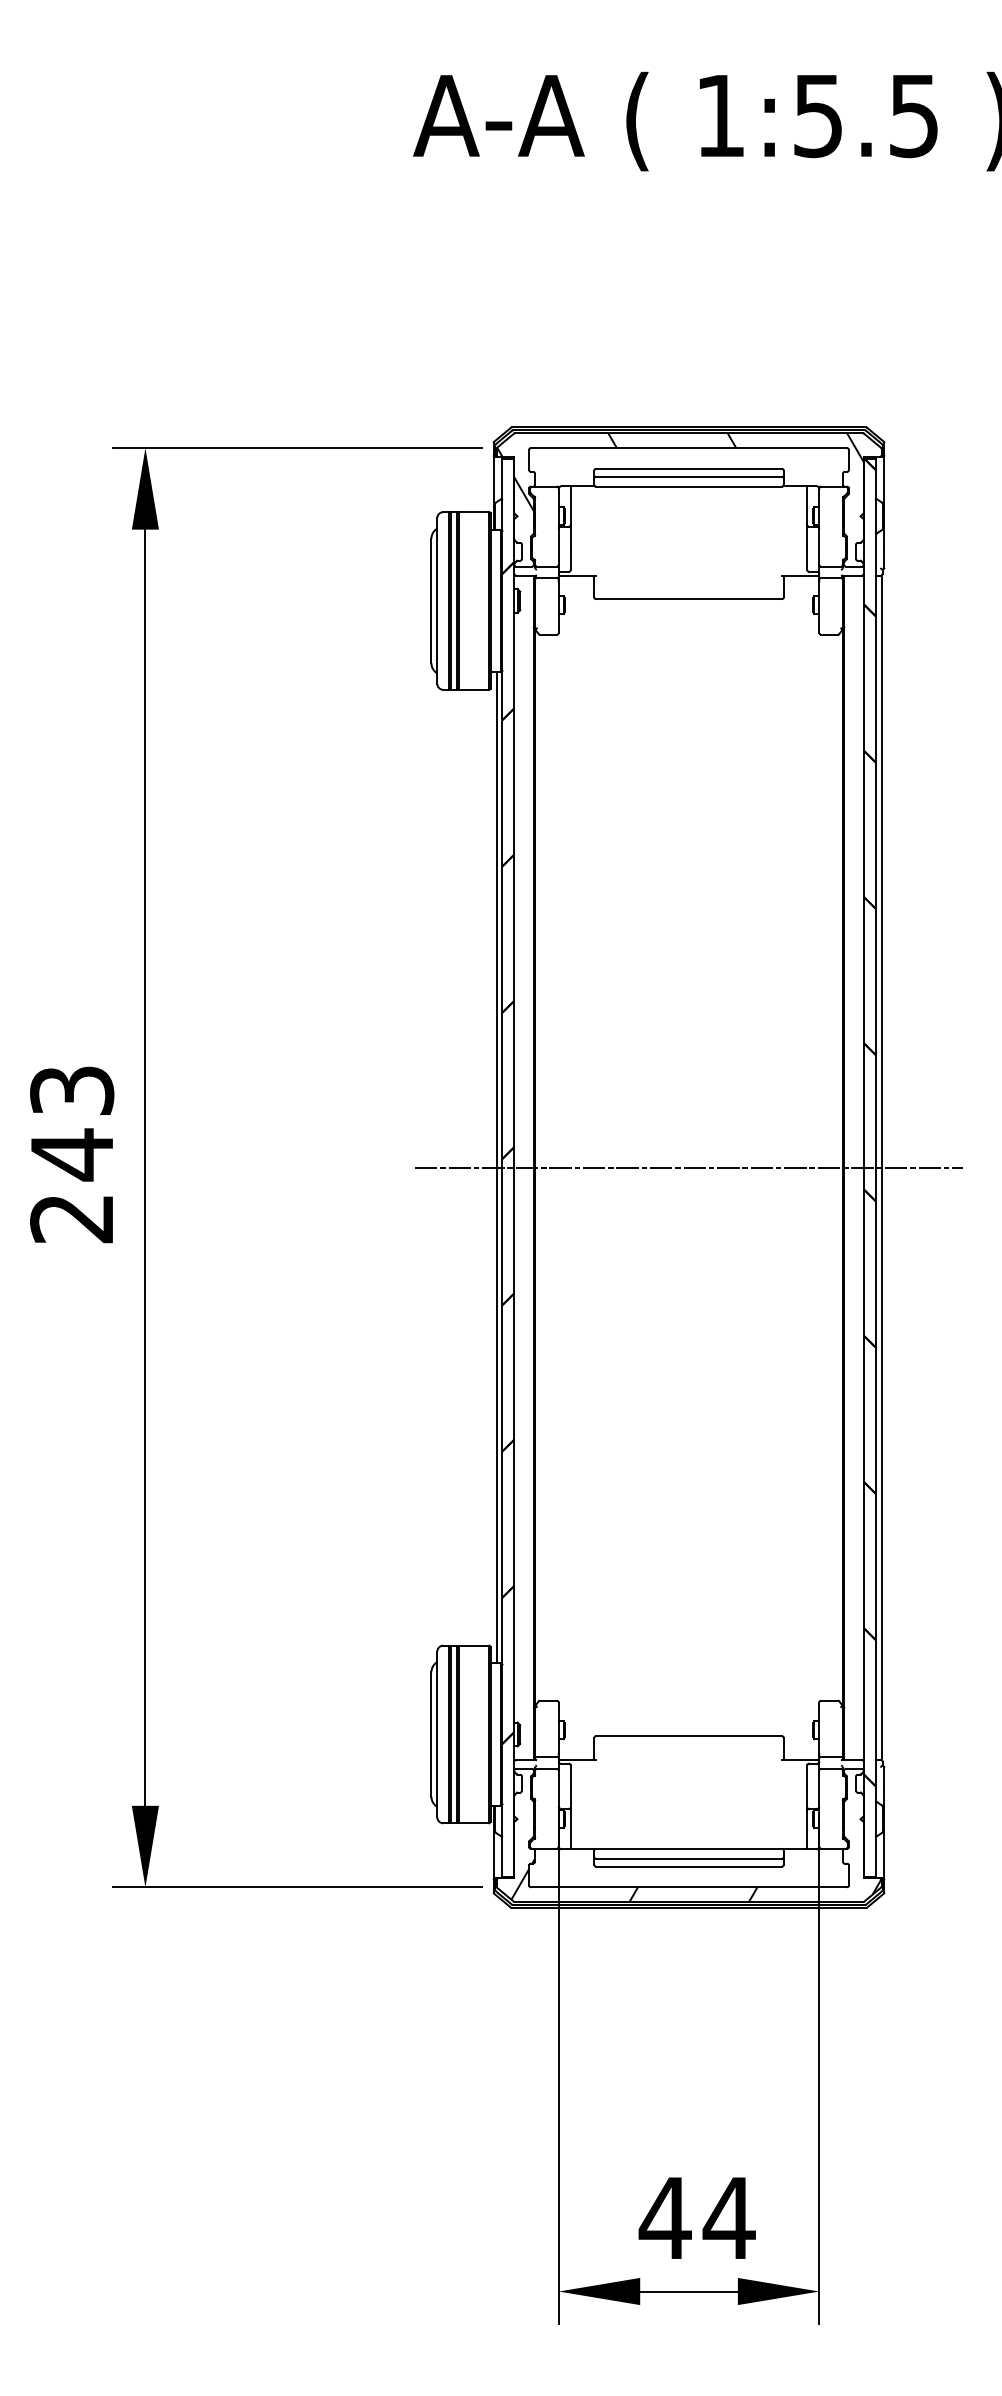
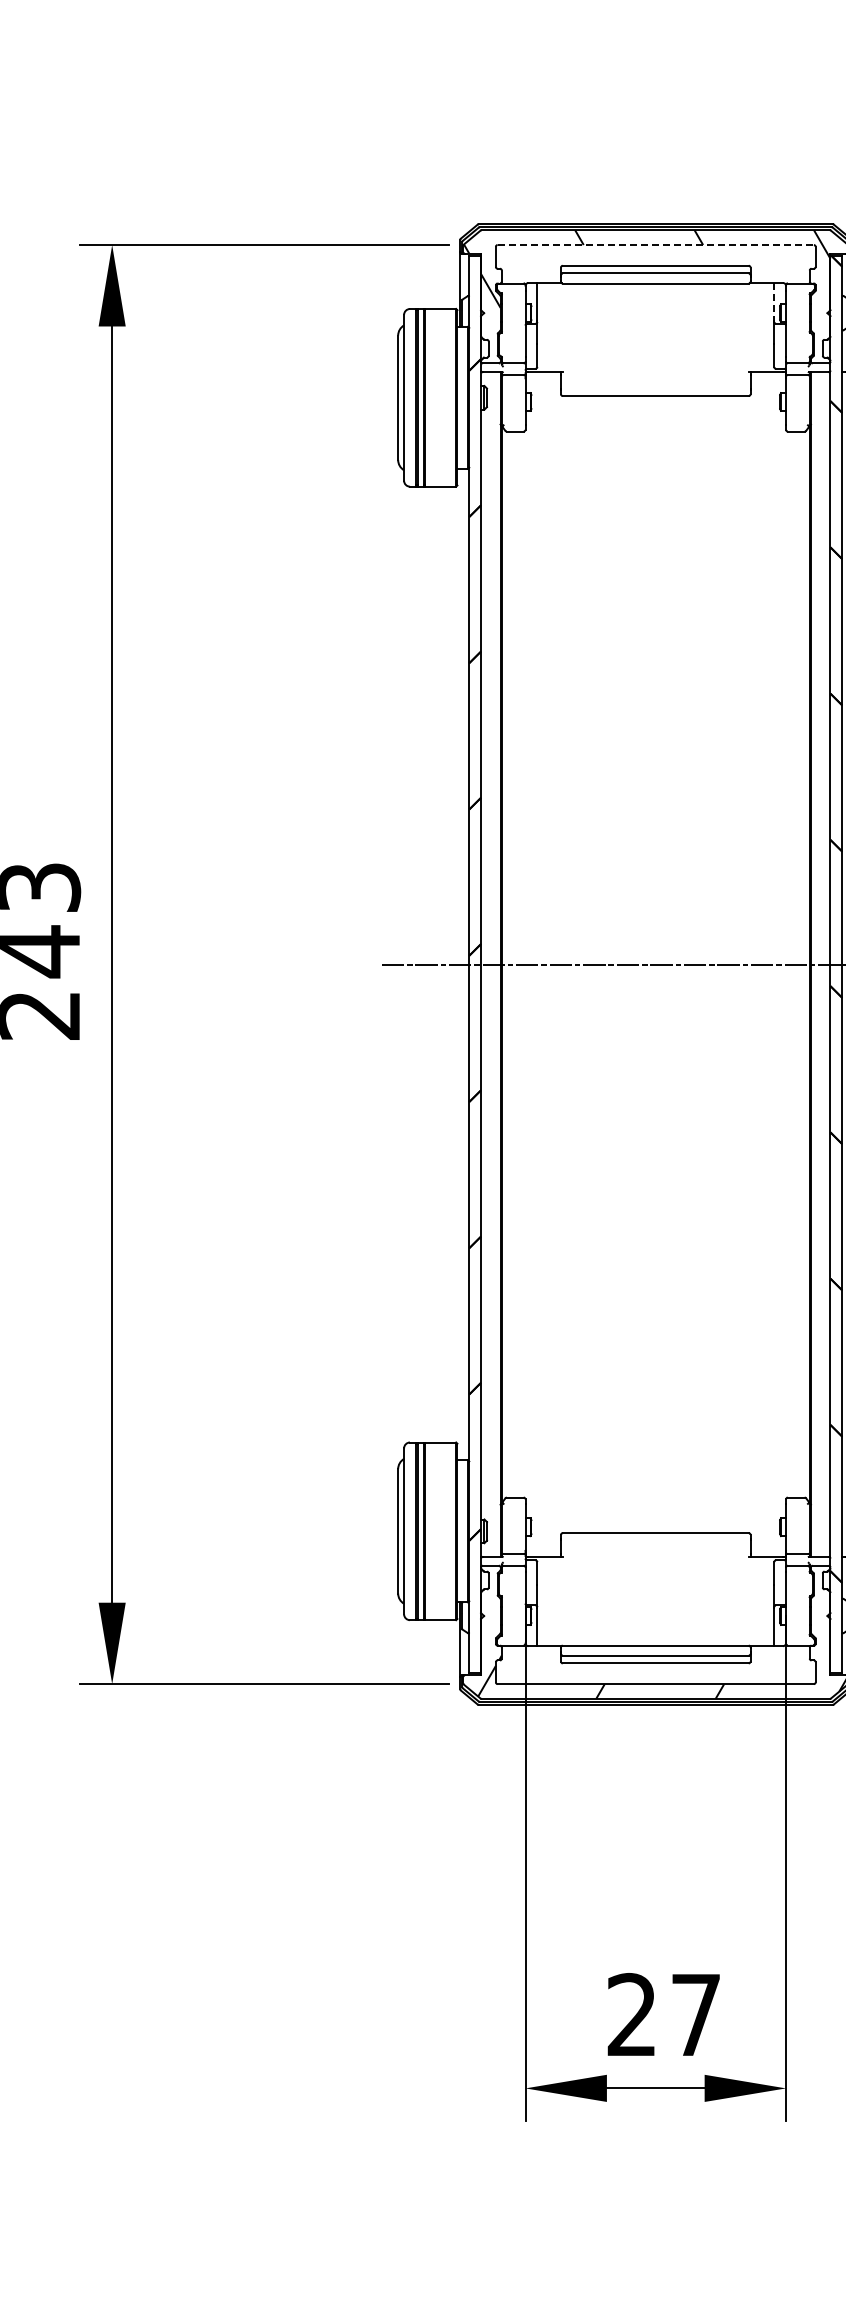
line: (689, 448) -> (656, 245), solid -> dashed
line: (807, 505) -> (774, 302), solid -> dashed
line: (496, 1167) -> (463, 964), removed
text: (696, 2217) -> (663, 2014), 44 -> 27

